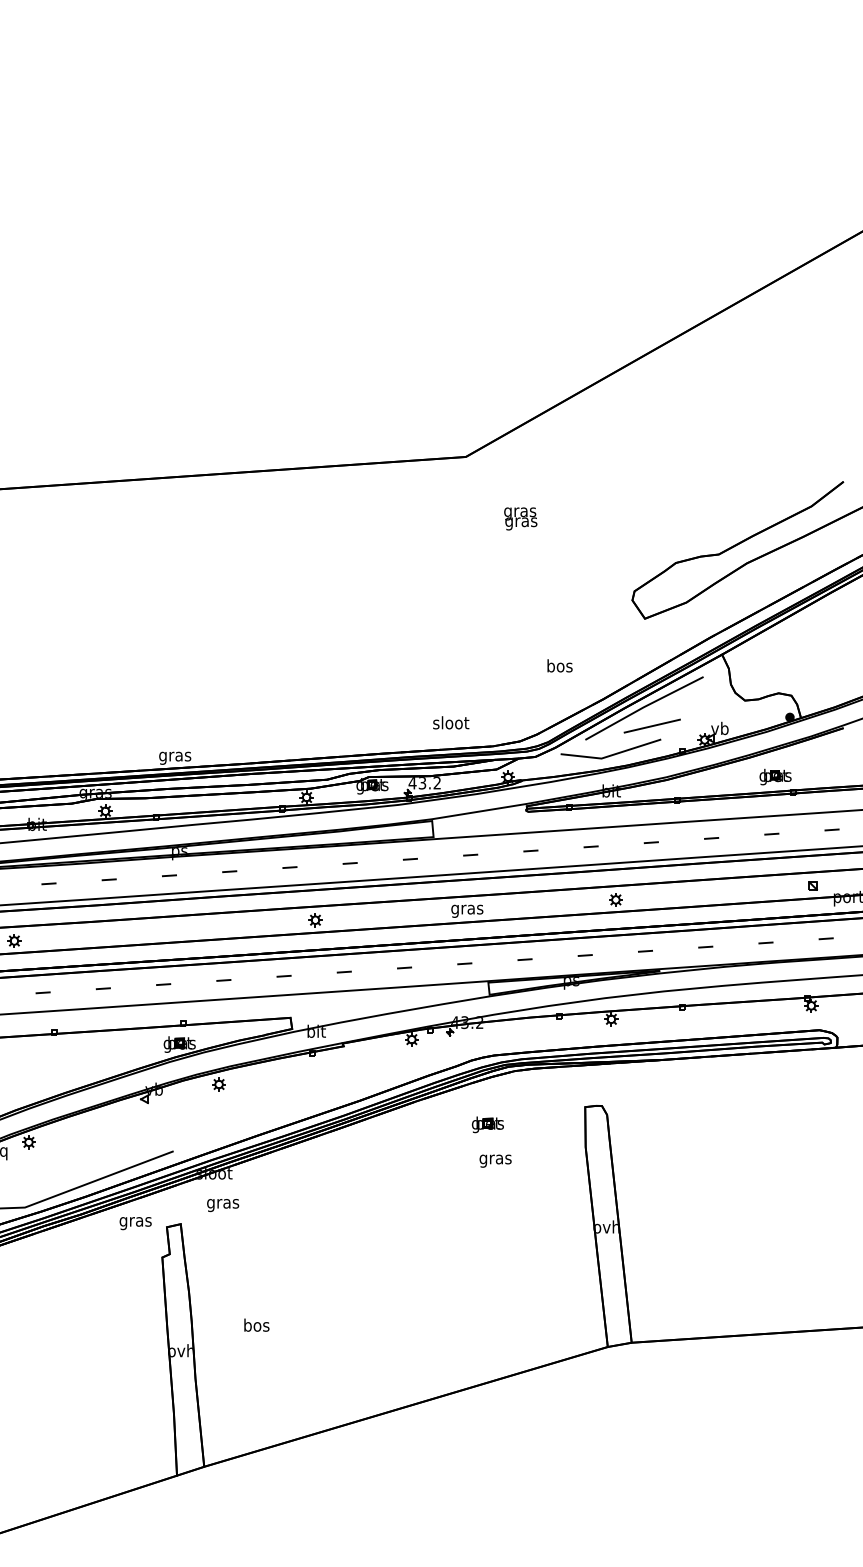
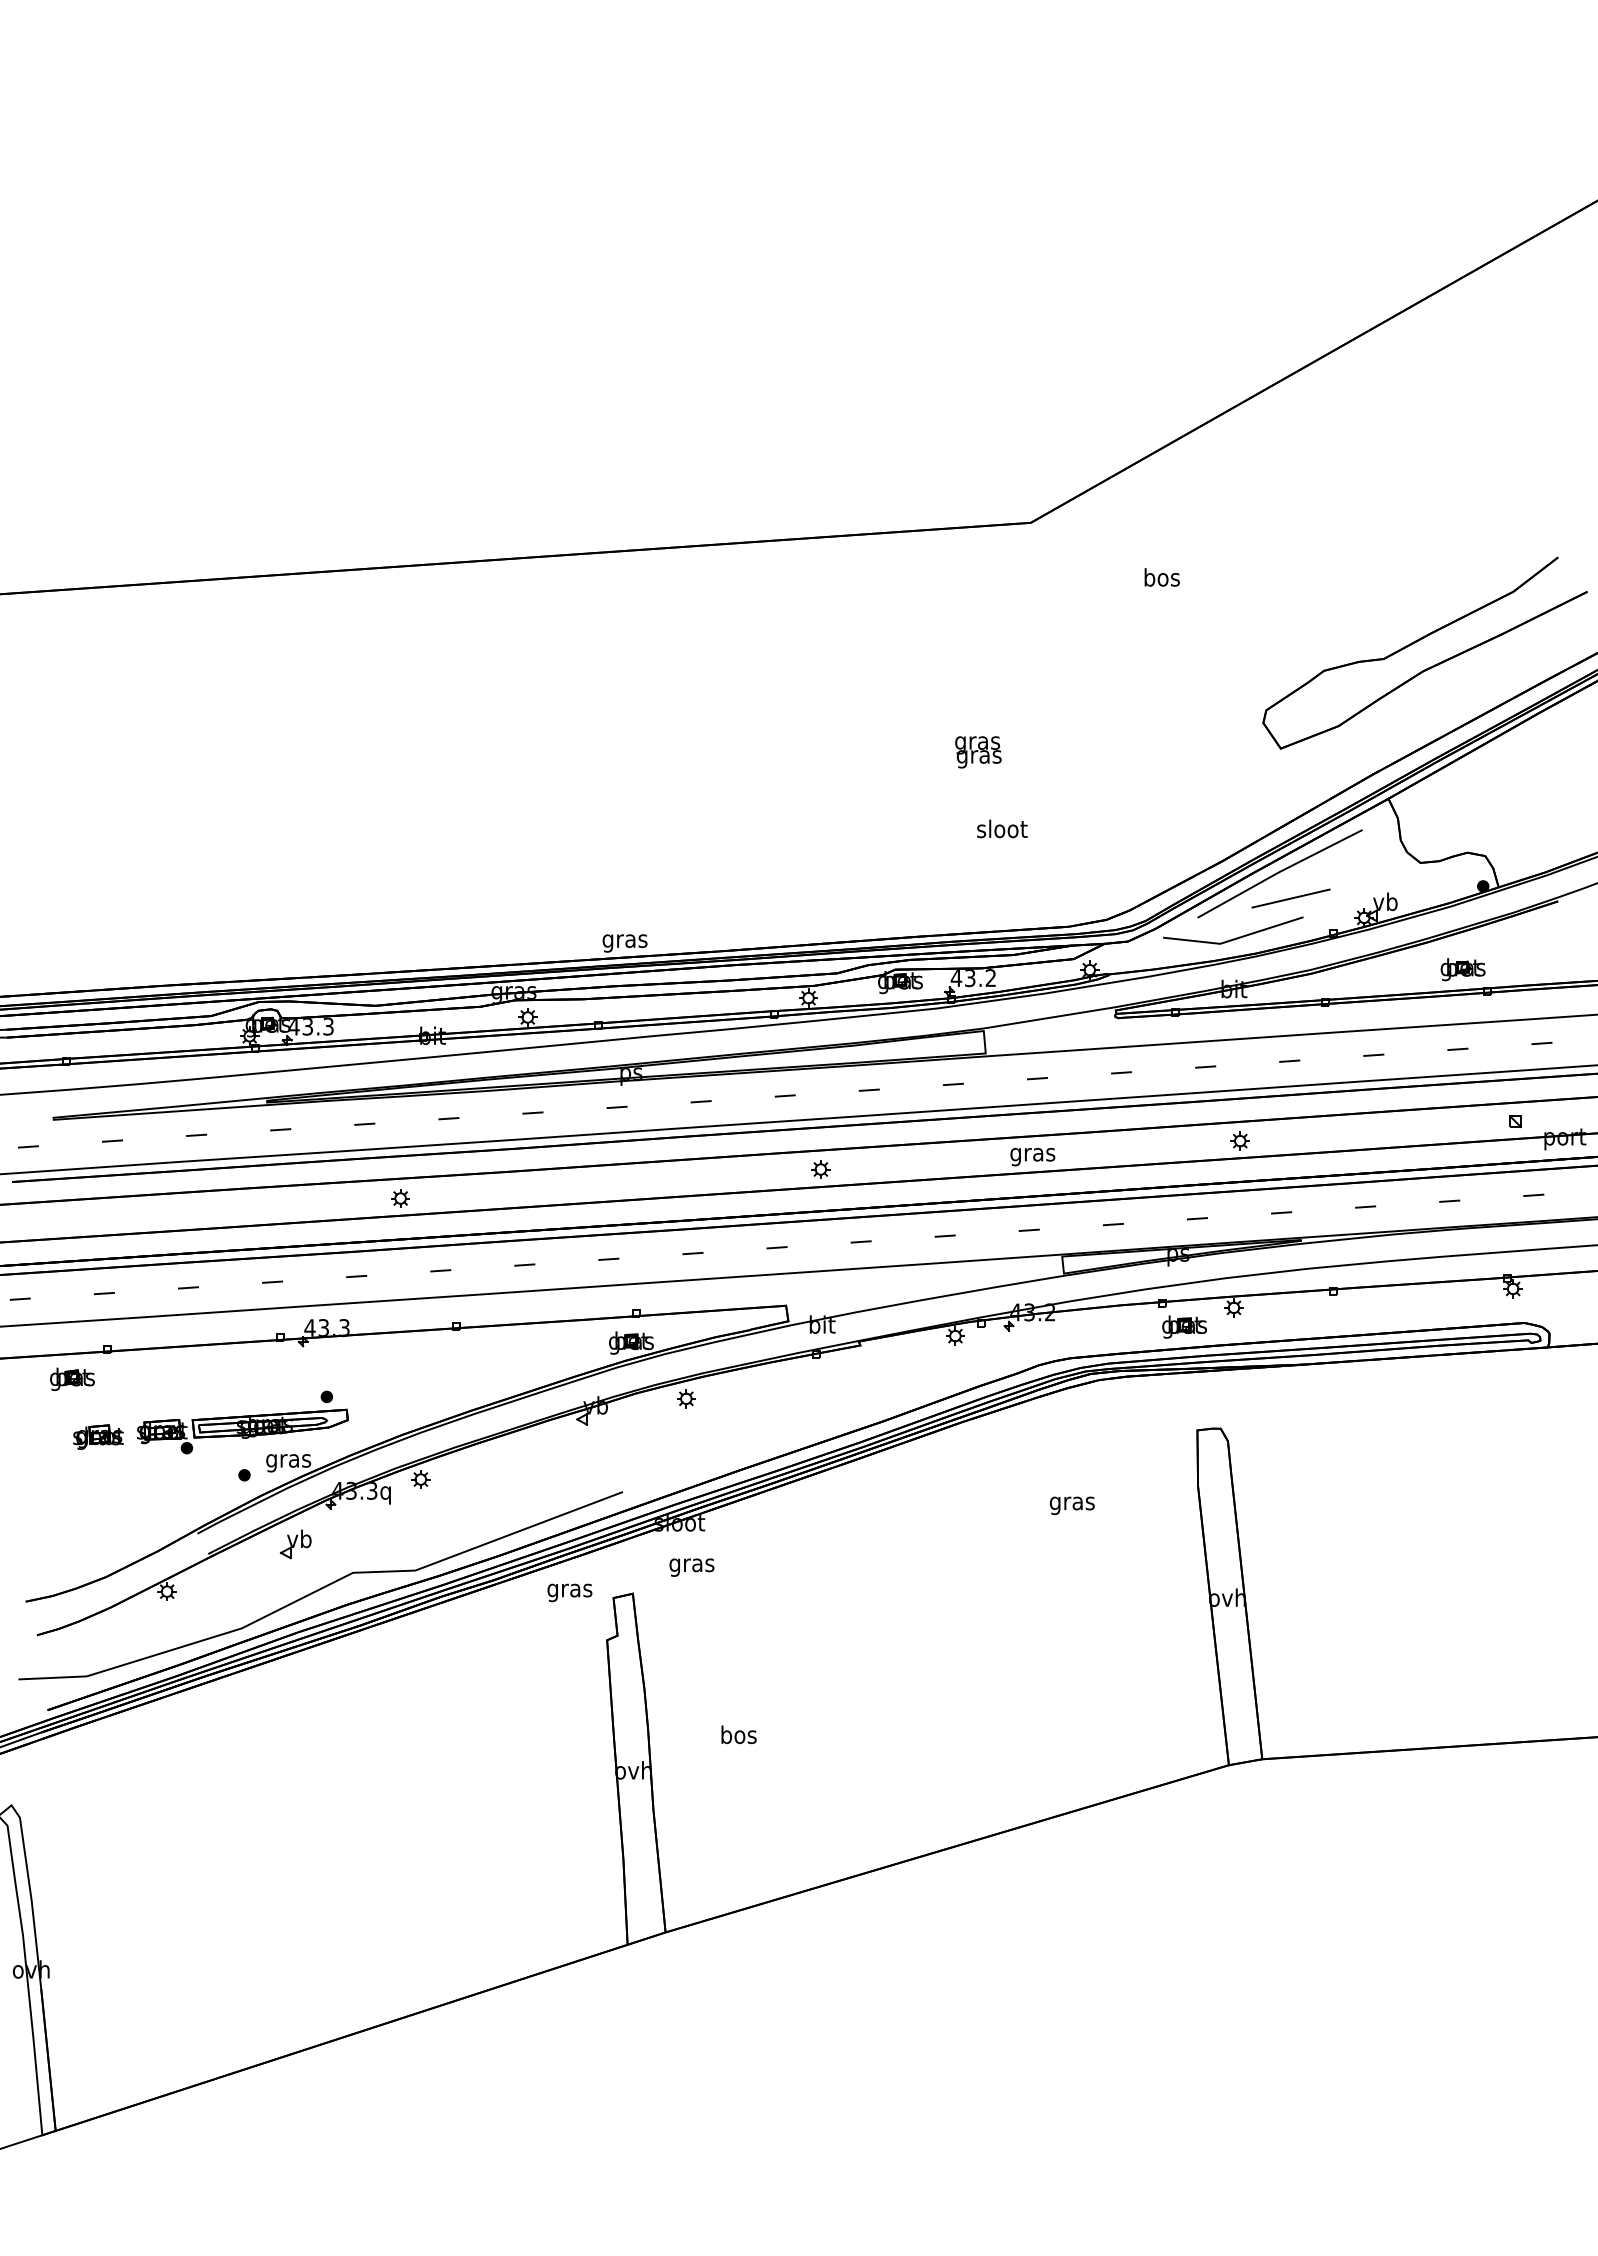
text: (520, 519) -> (978, 752), moved
text: (559, 665) -> (1161, 577), moved
text: (451, 722) -> (1002, 828), moved
part: (487, 1124) -> (1184, 1326), moved

